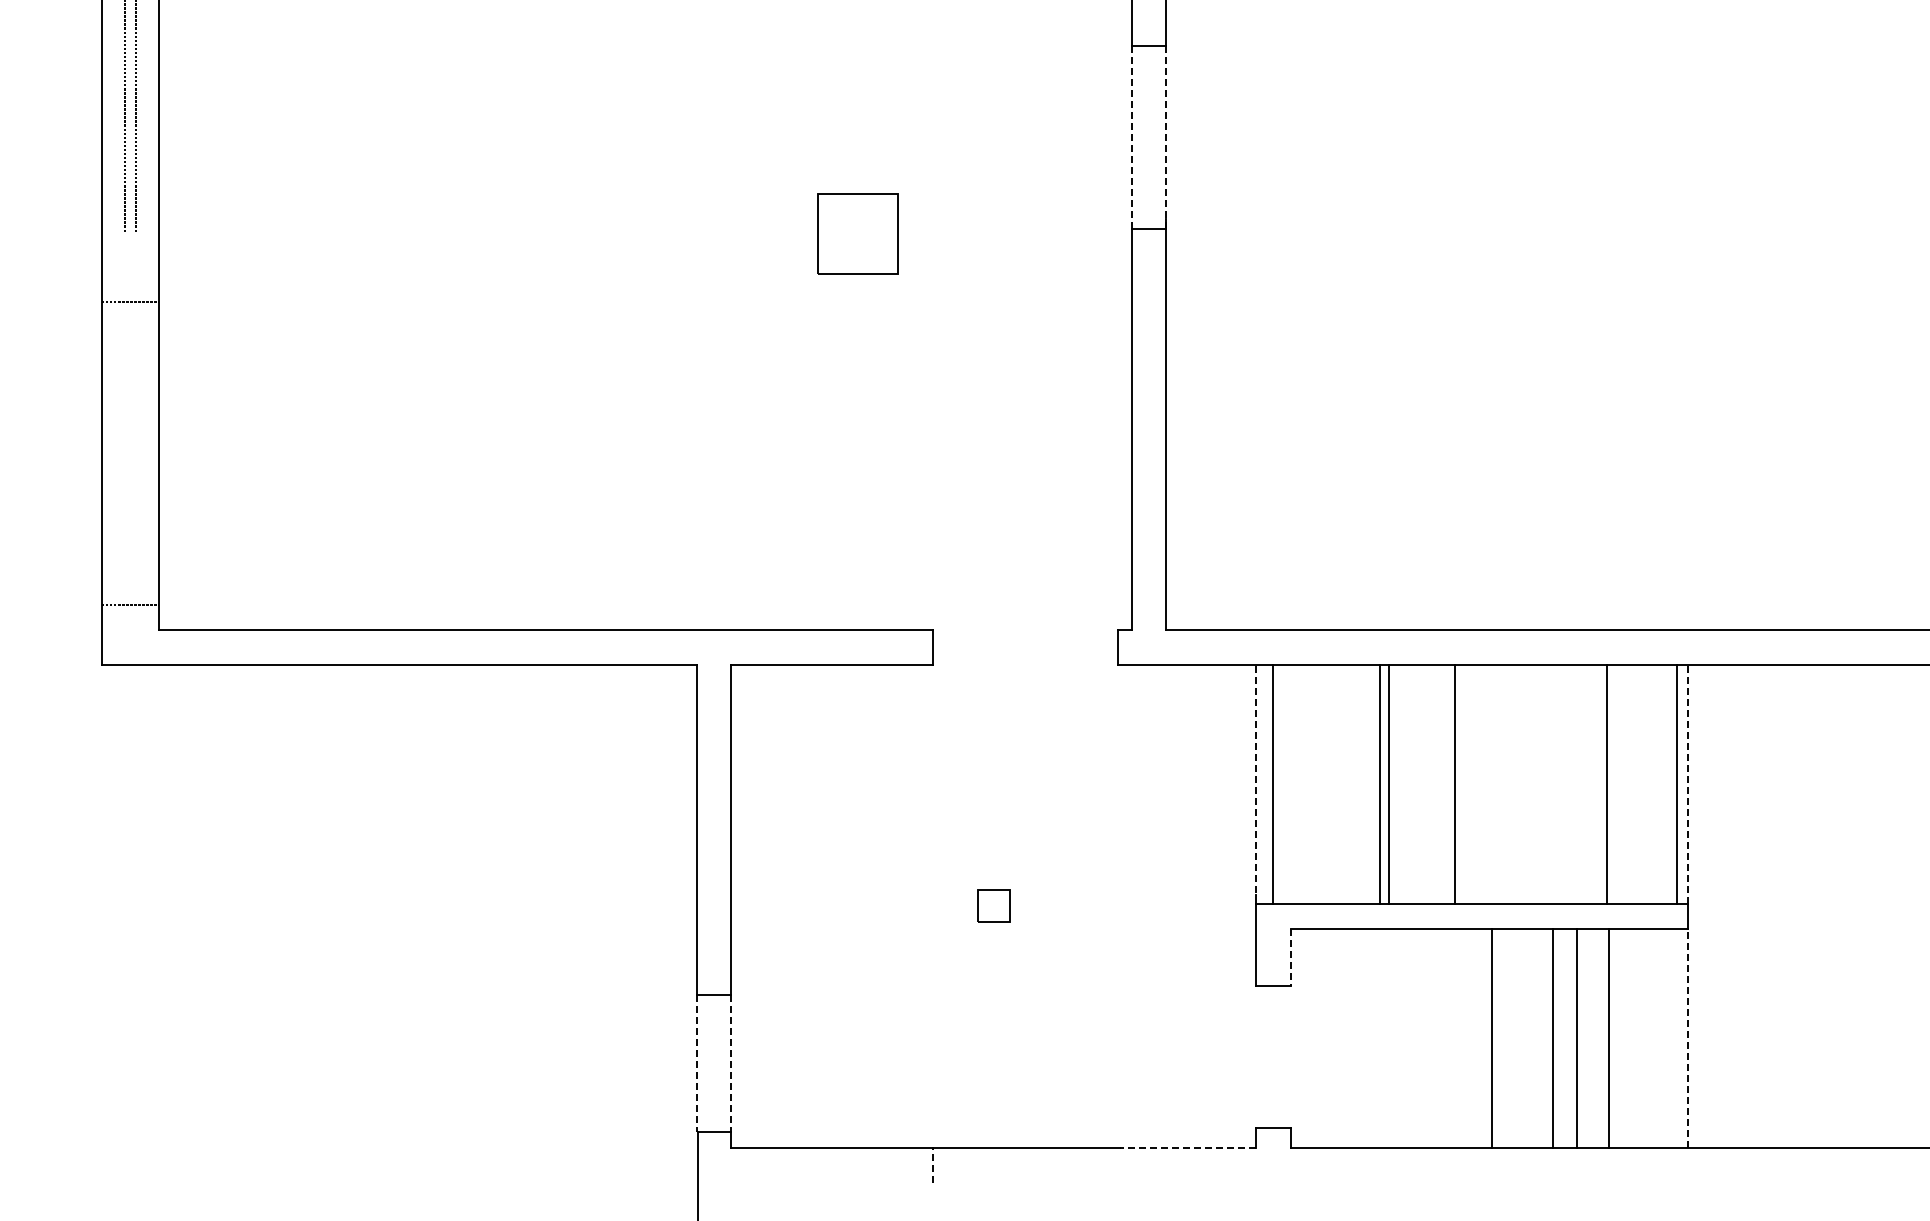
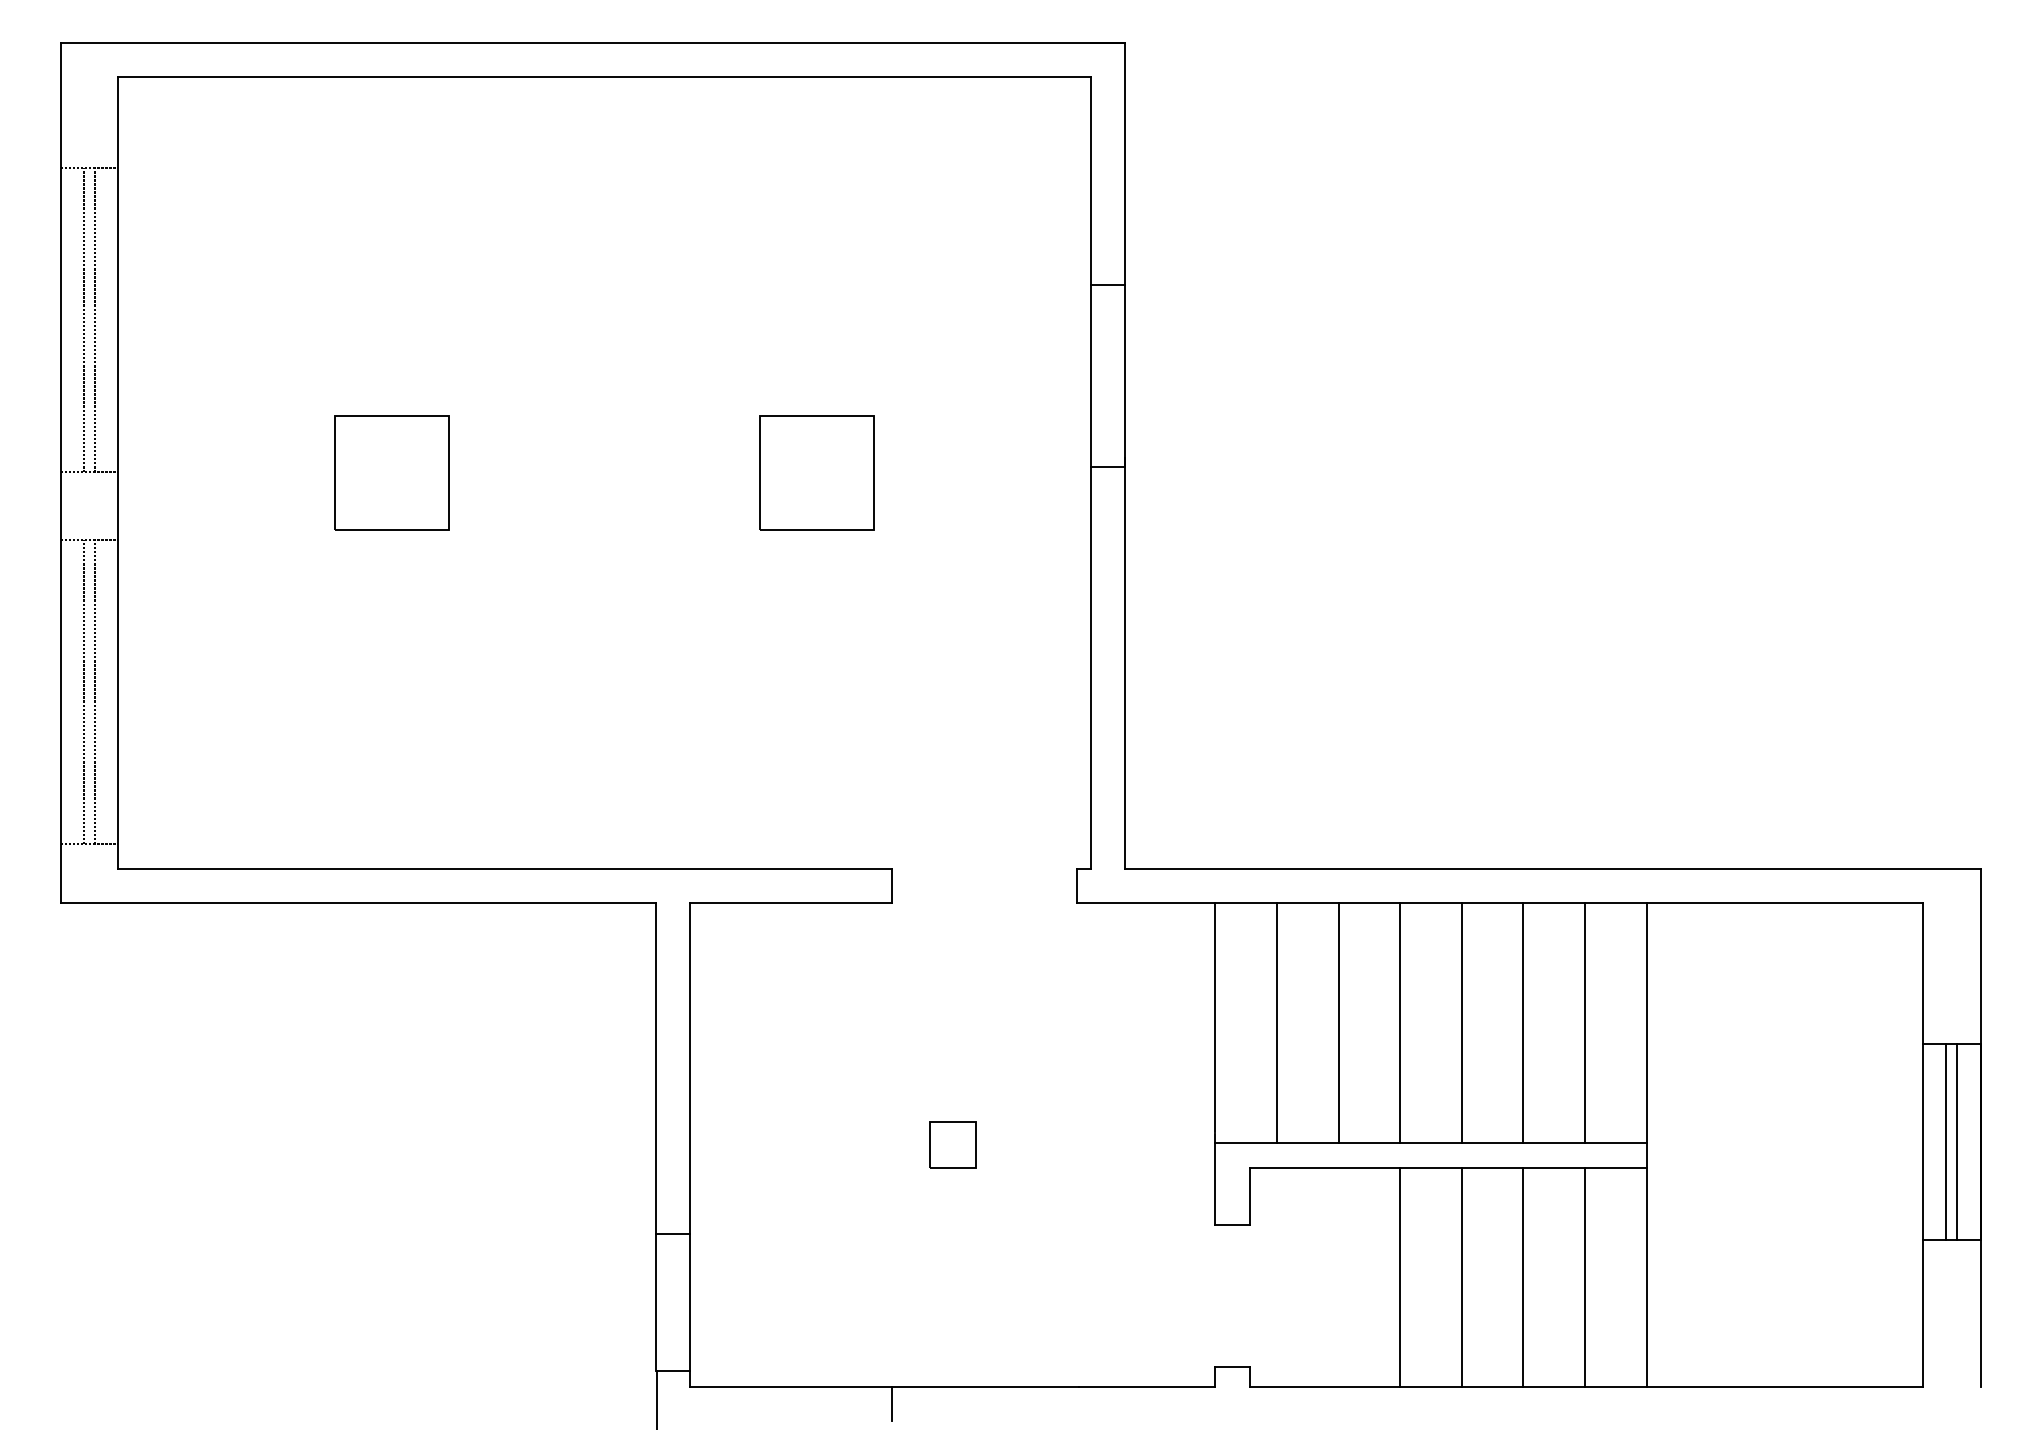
line: (1131, 137) -> (1090, 376), dashed -> solid
line: (1165, 137) -> (1124, 376), dashed -> solid
line: (130, 232) -> (89, 471), added
part: (432, 233) -> (391, 472), added
part: (857, 233) -> (816, 472), size x1.43
line: (125, 452) -> (84, 691), added
line: (136, 452) -> (95, 691), added
line: (1256, 777) -> (1215, 1016), dashed -> solid
line: (1272, 783) -> (1276, 1022), moved
line: (1389, 783) -> (1400, 1022), moved
line: (1454, 783) -> (1461, 1022), moved
line: (1607, 783) -> (1523, 1022), moved
line: (1677, 783) -> (1585, 1022), moved
line: (1687, 784) -> (1646, 1023), dashed -> solid
part: (993, 905) -> (952, 1144), size x1.43
line: (1290, 957) -> (1249, 1196), dashed -> solid
line: (1492, 1038) -> (1400, 1277), moved
line: (1552, 1038) -> (1461, 1277), moved
line: (1577, 1038) -> (1585, 1277), moved
line: (1609, 1038) -> (1523, 1277), moved
line: (1687, 1038) -> (1646, 1277), dashed -> solid
line: (697, 1064) -> (656, 1303), dashed -> solid
line: (731, 1064) -> (690, 1303), dashed -> solid
line: (1187, 1148) -> (1146, 1387), dashed -> solid
line: (933, 1164) -> (892, 1403), dashed -> solid

